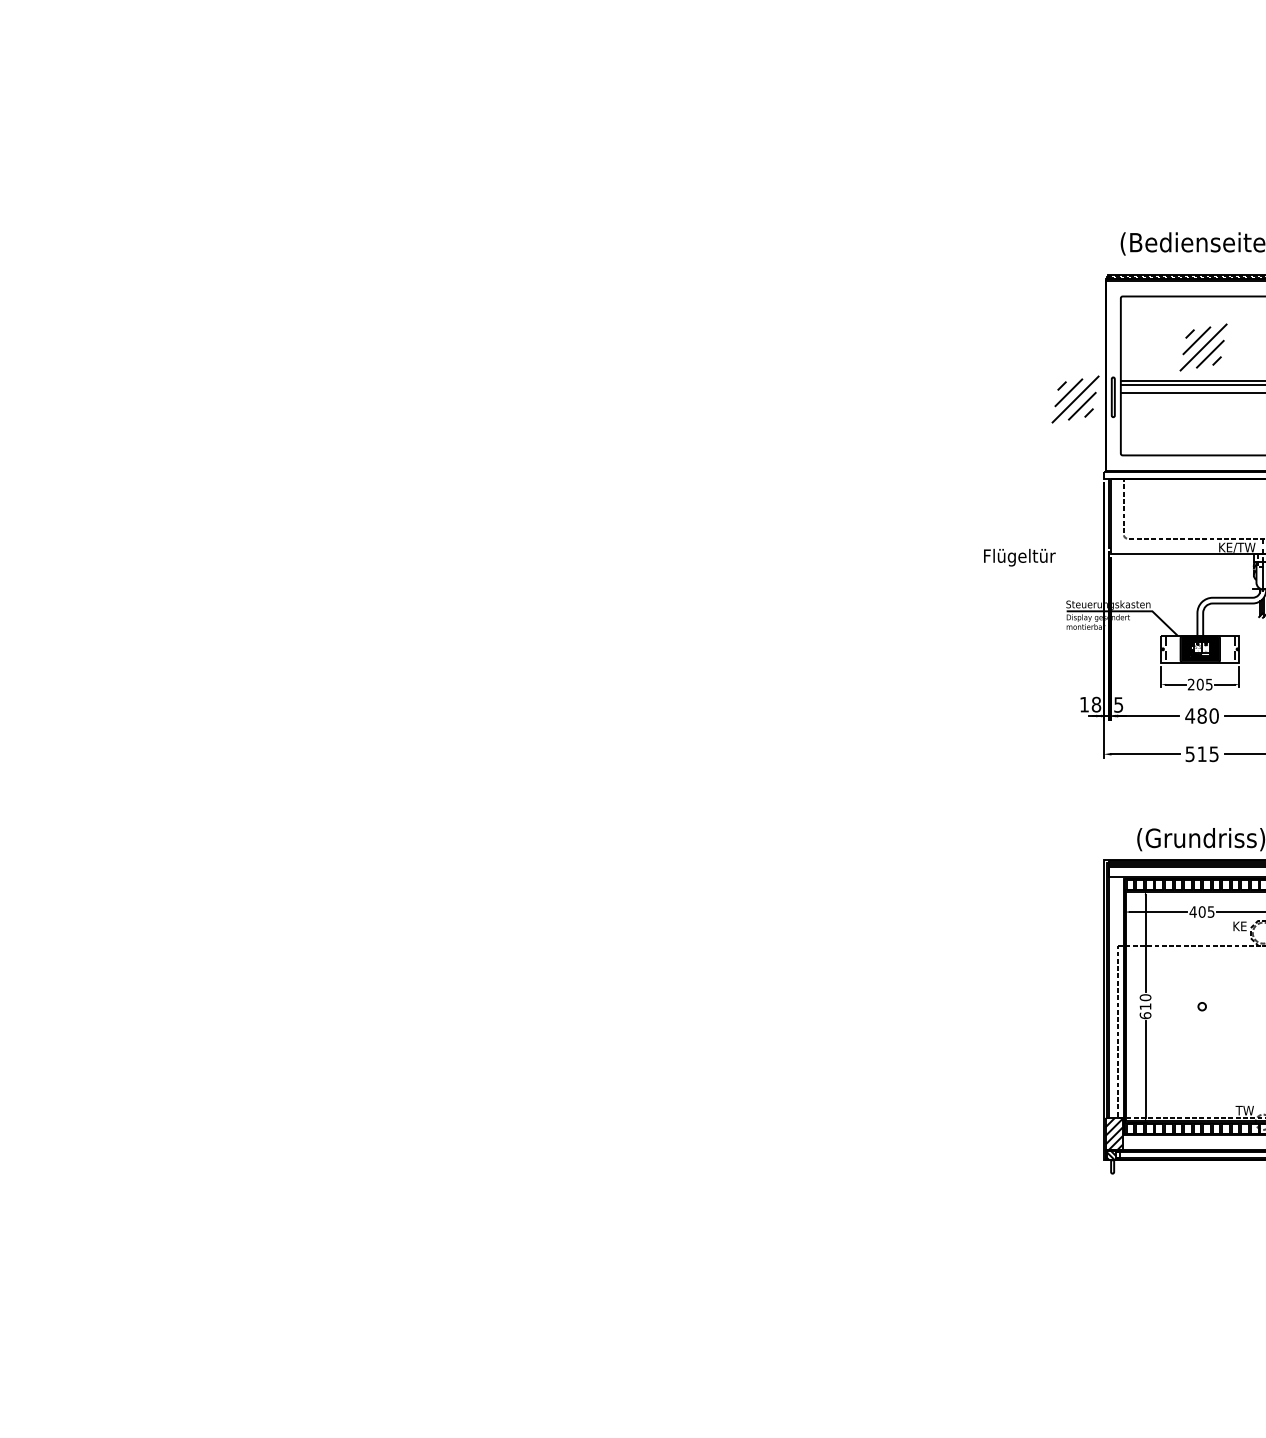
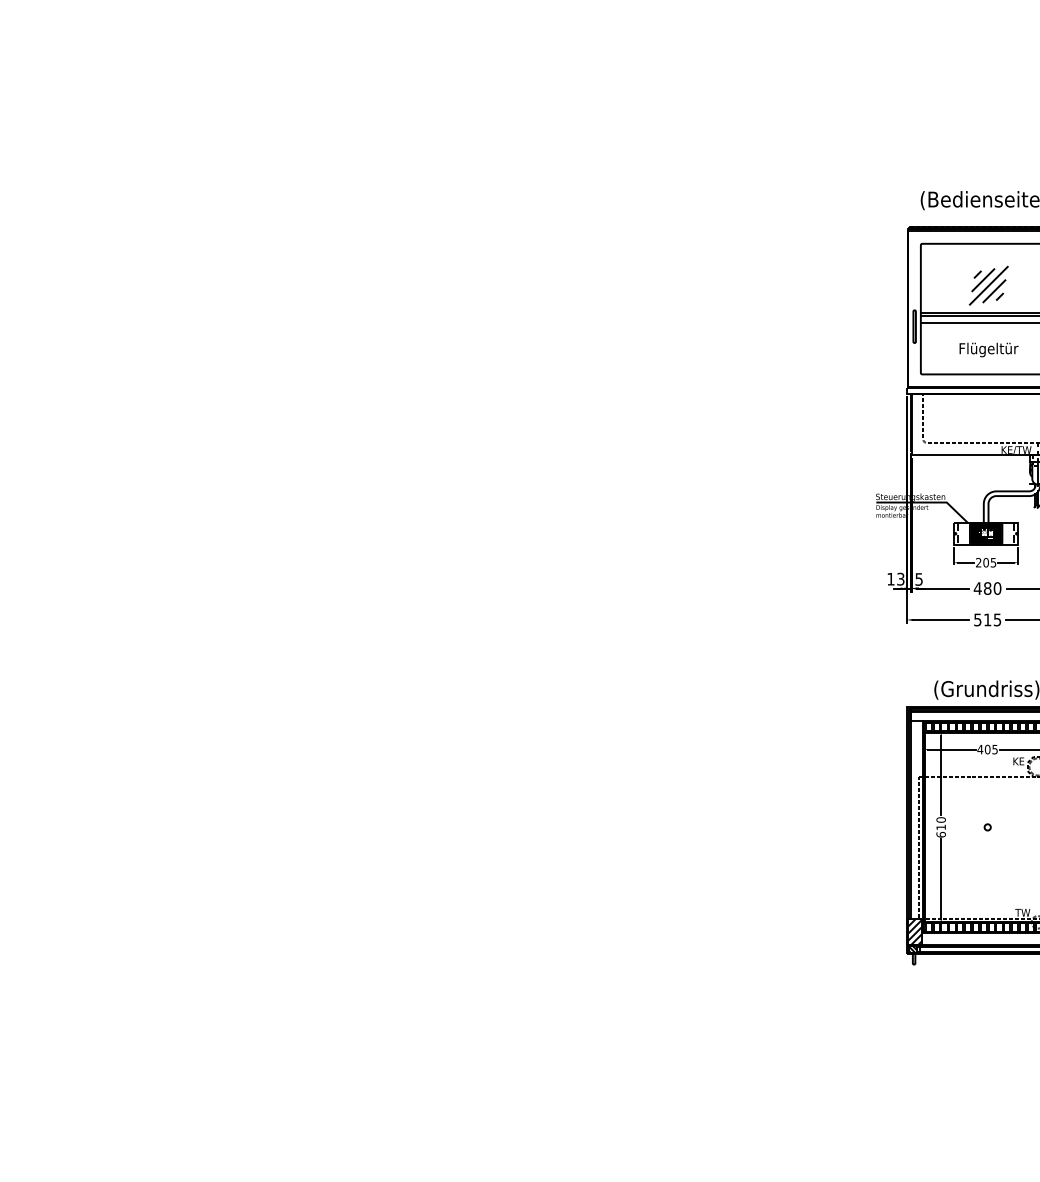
part: (1075, 399) -> (883, 328), removed
text: (1019, 557) -> (988, 349), moved
text: (1096, 704) -> (900, 579), 18 -> 13

